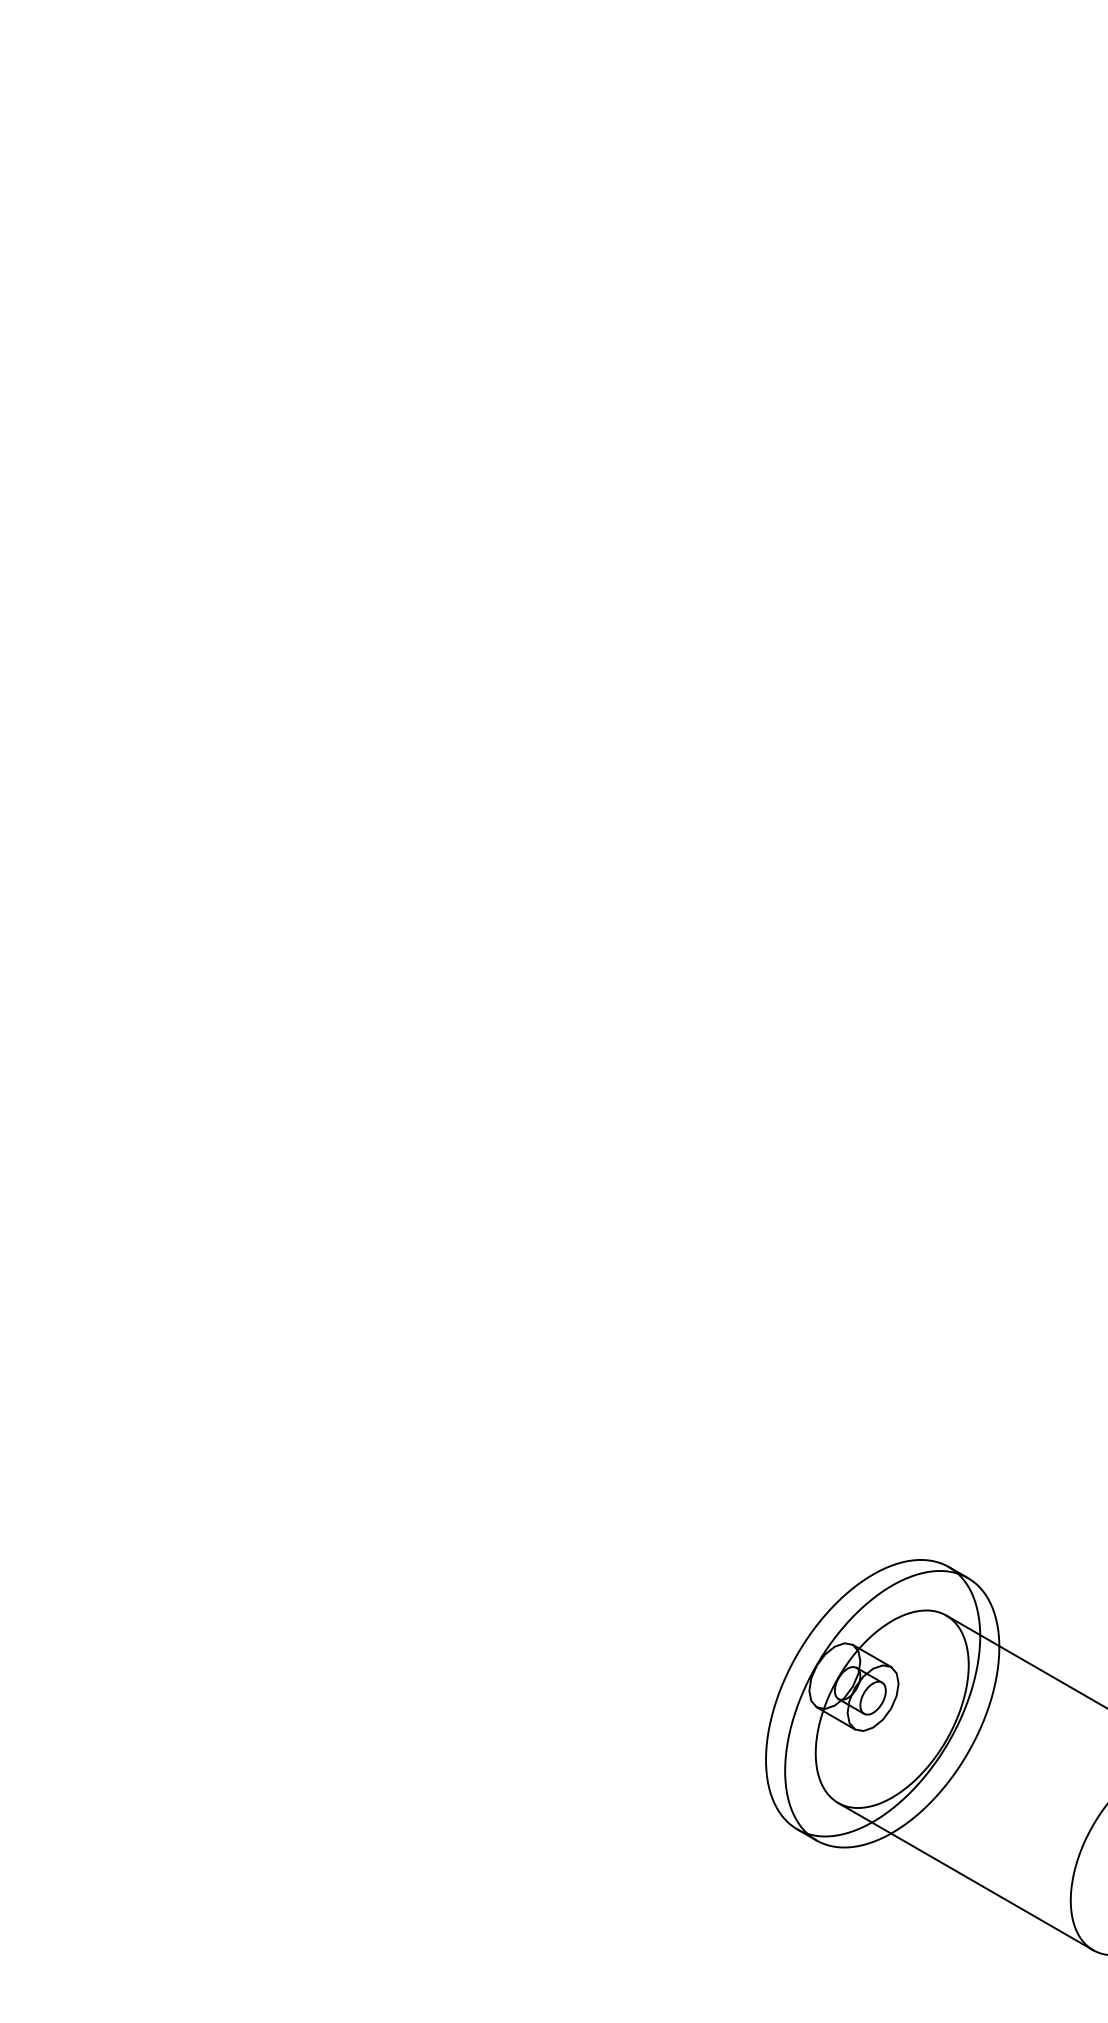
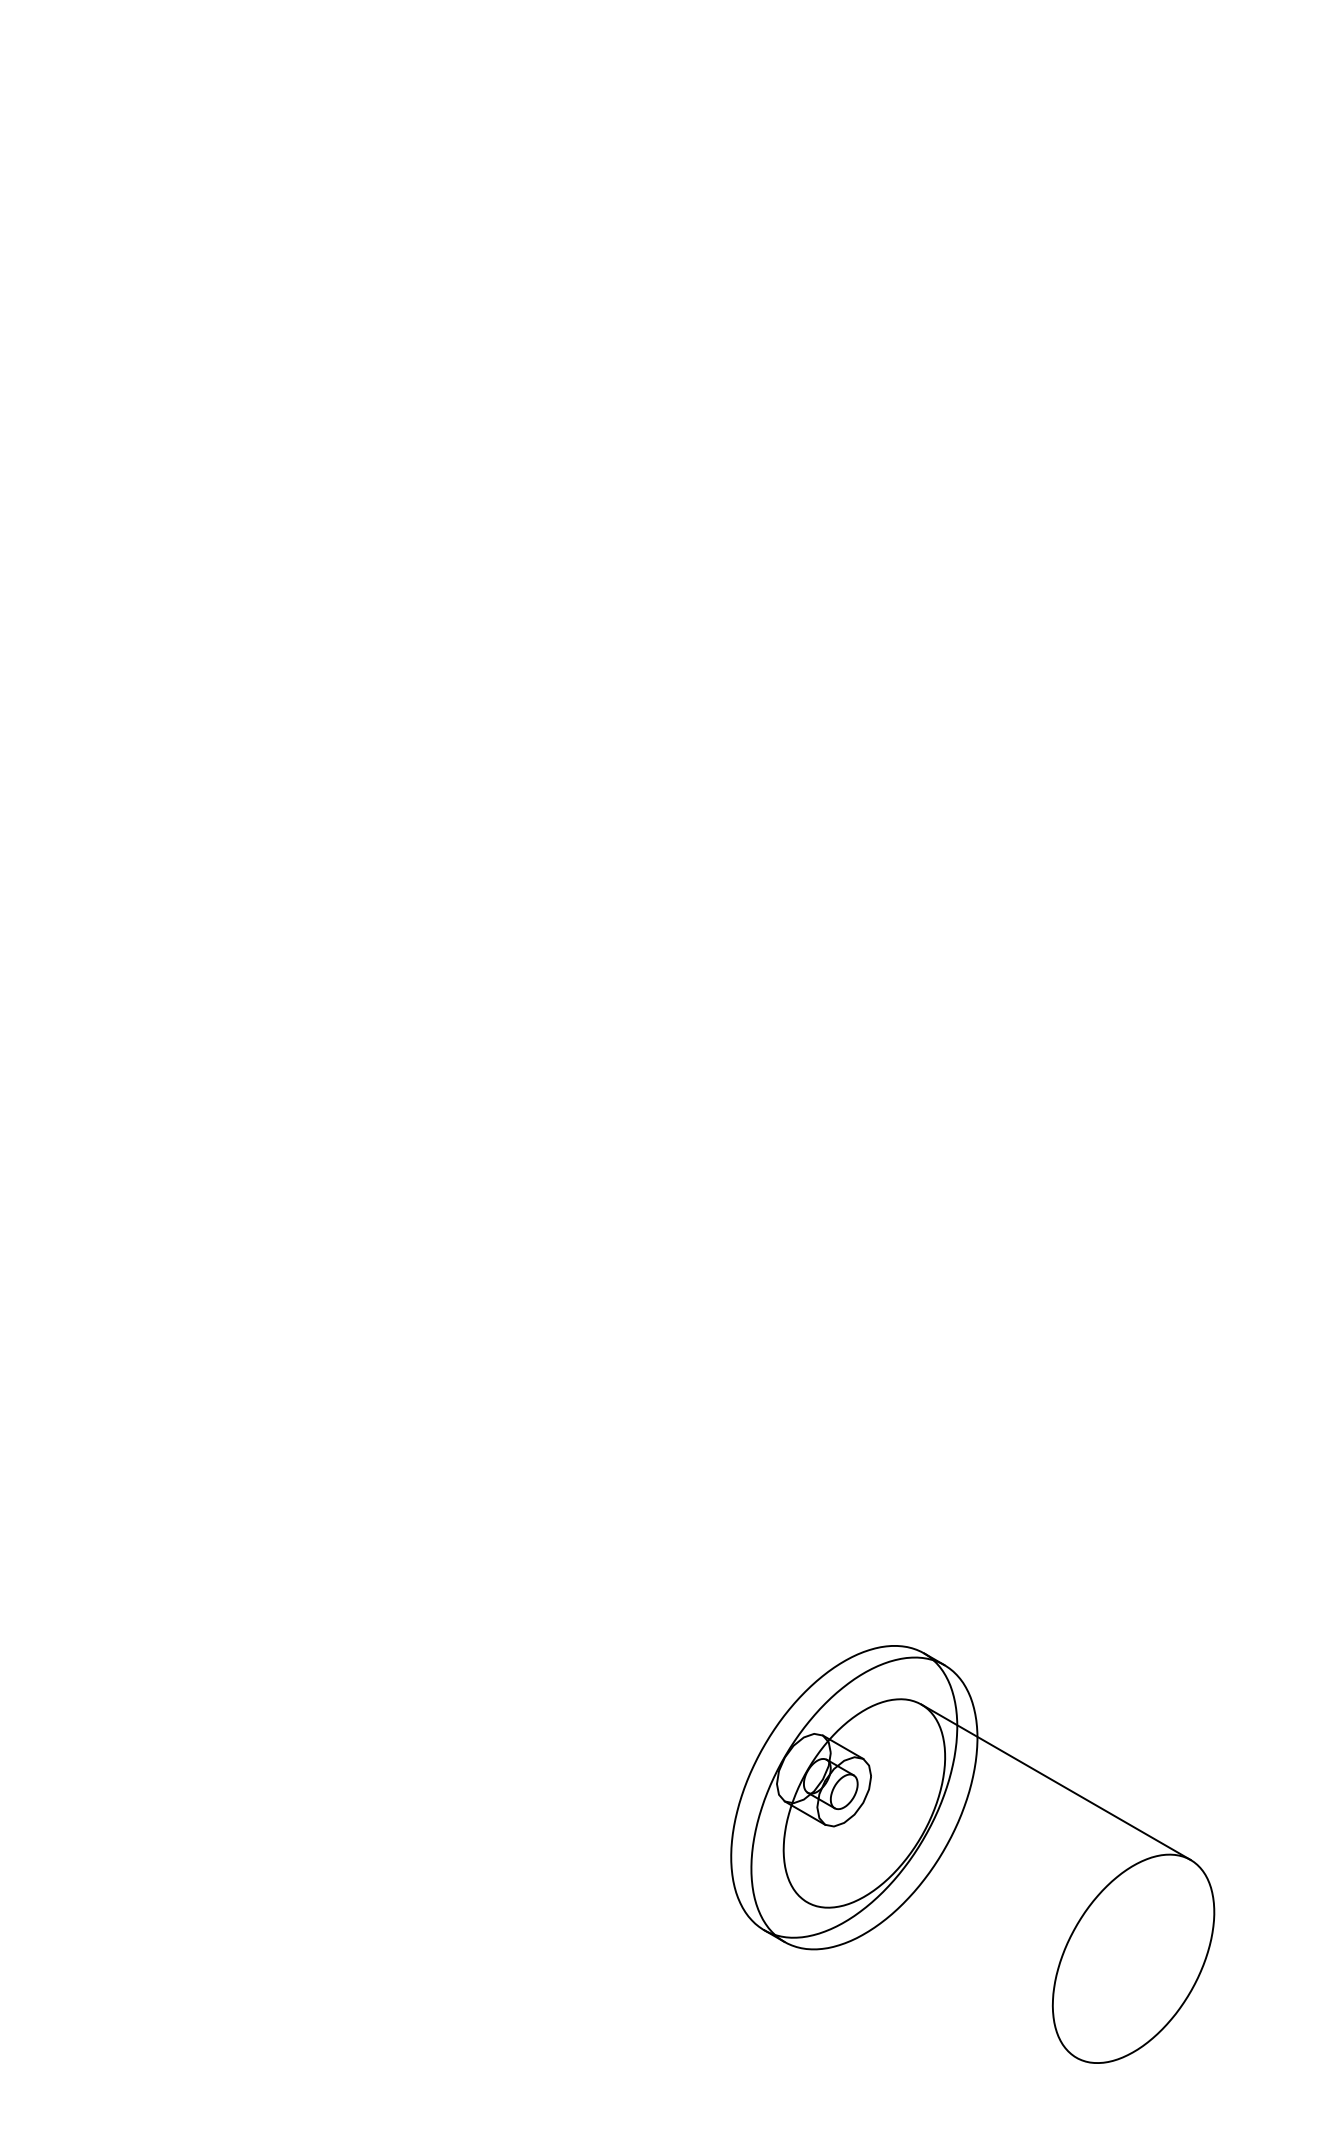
line: (965, 1876) -> (941, 1979), removed

